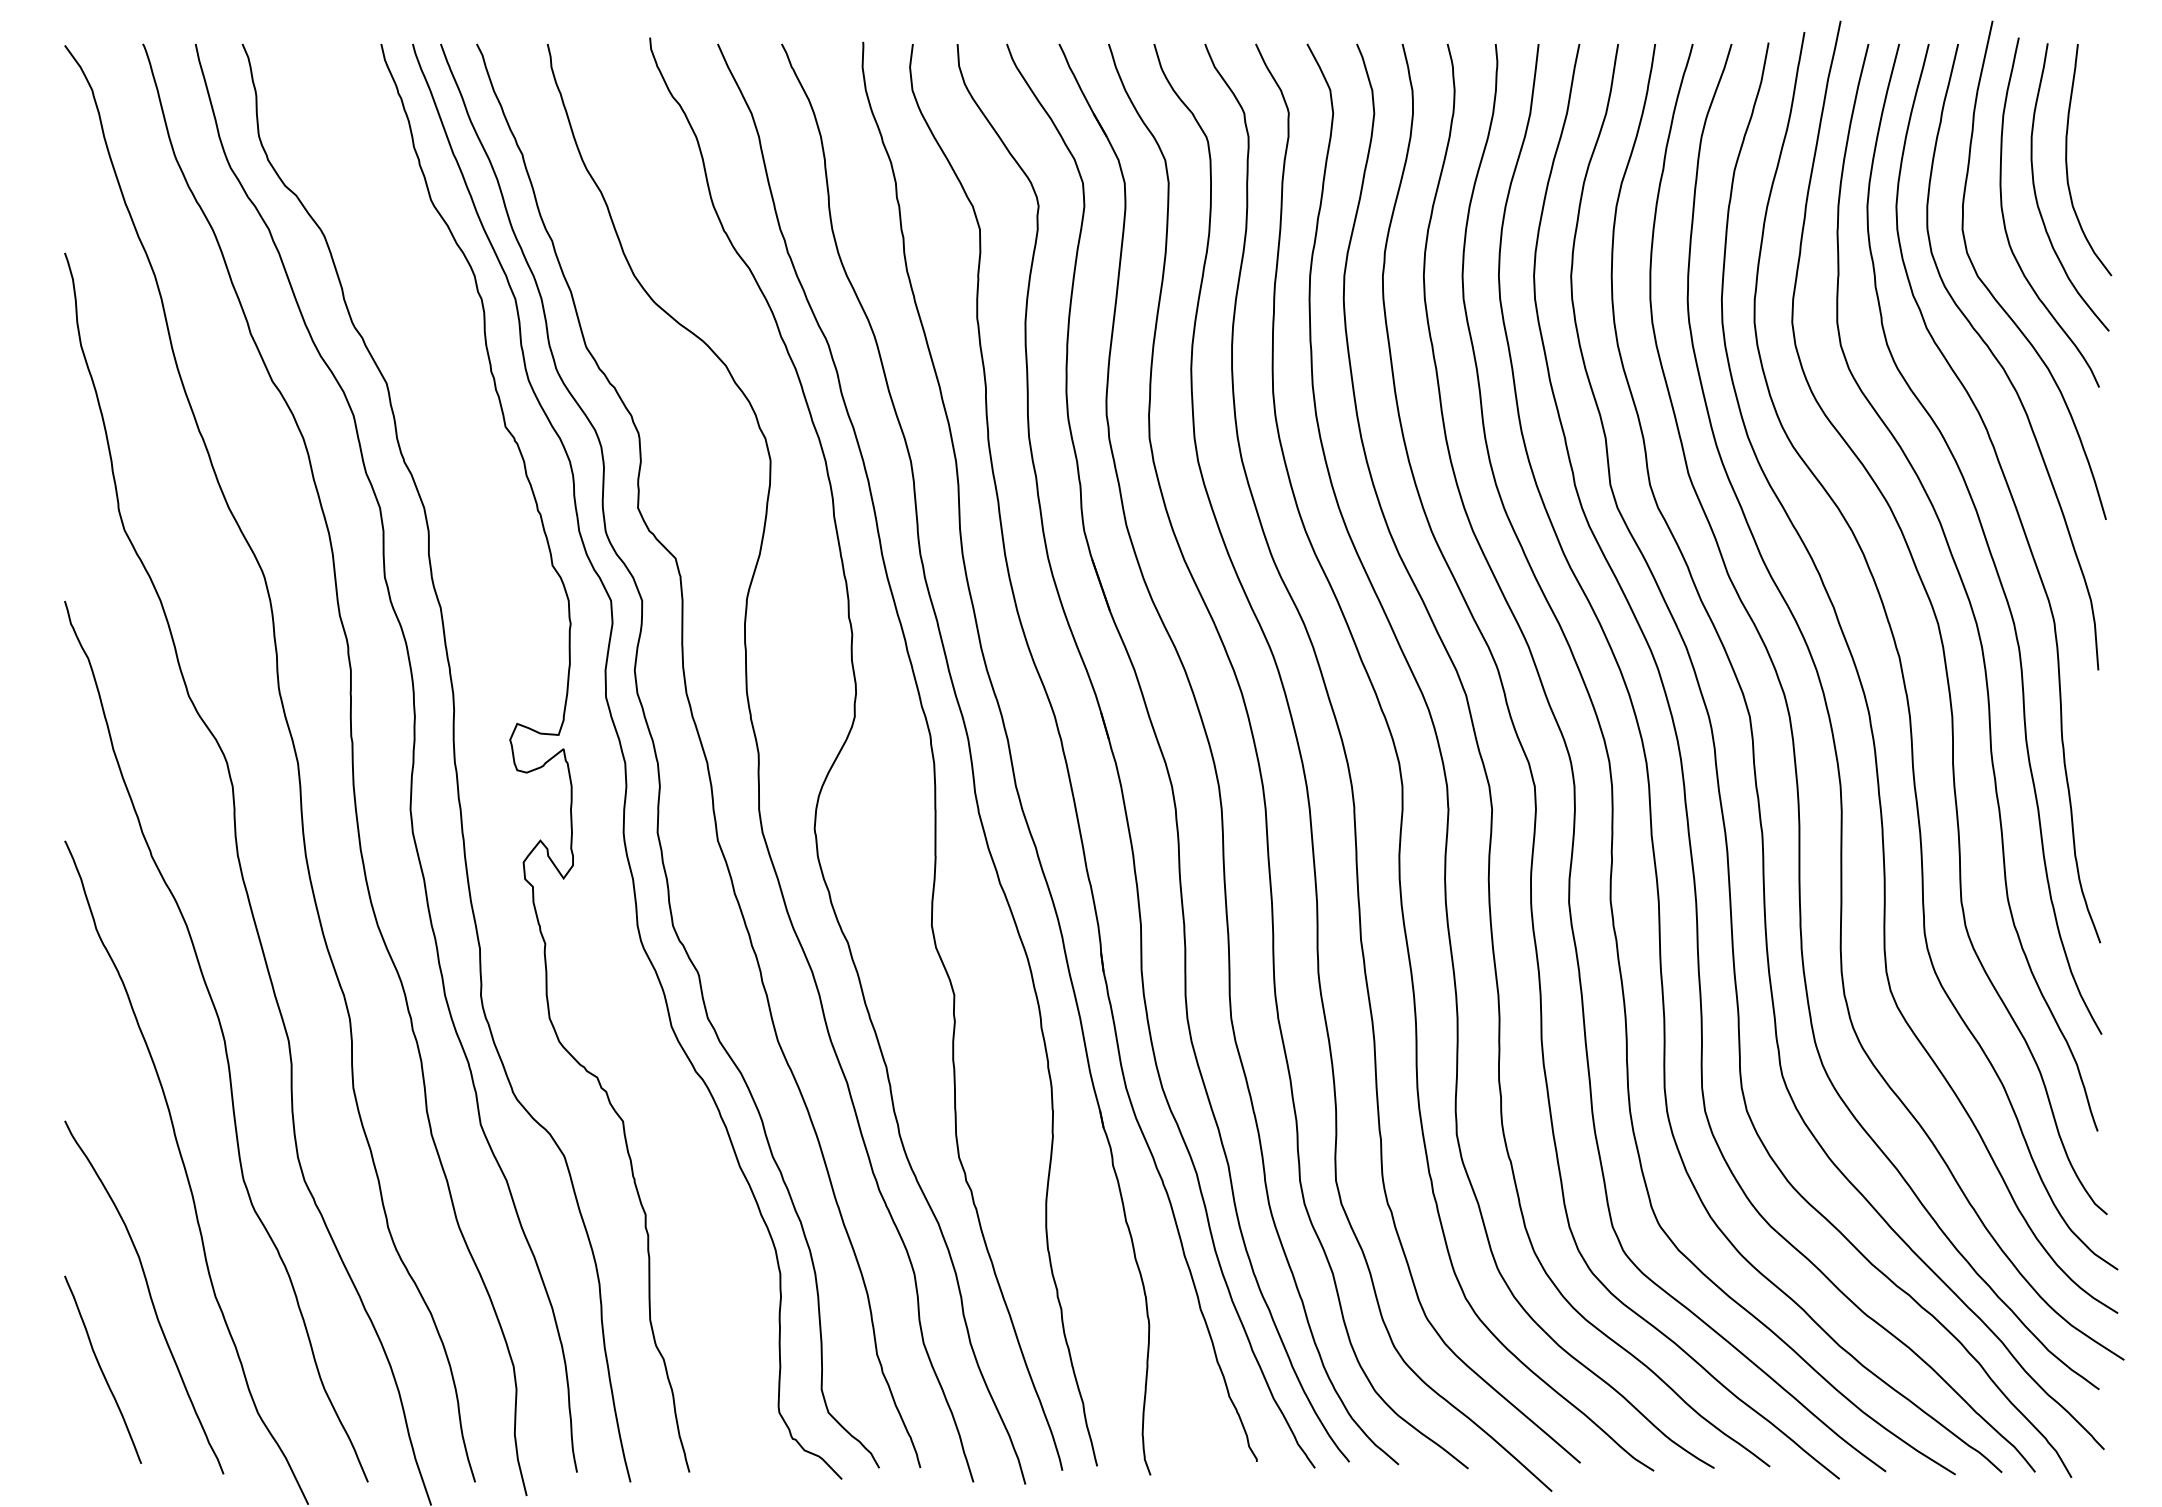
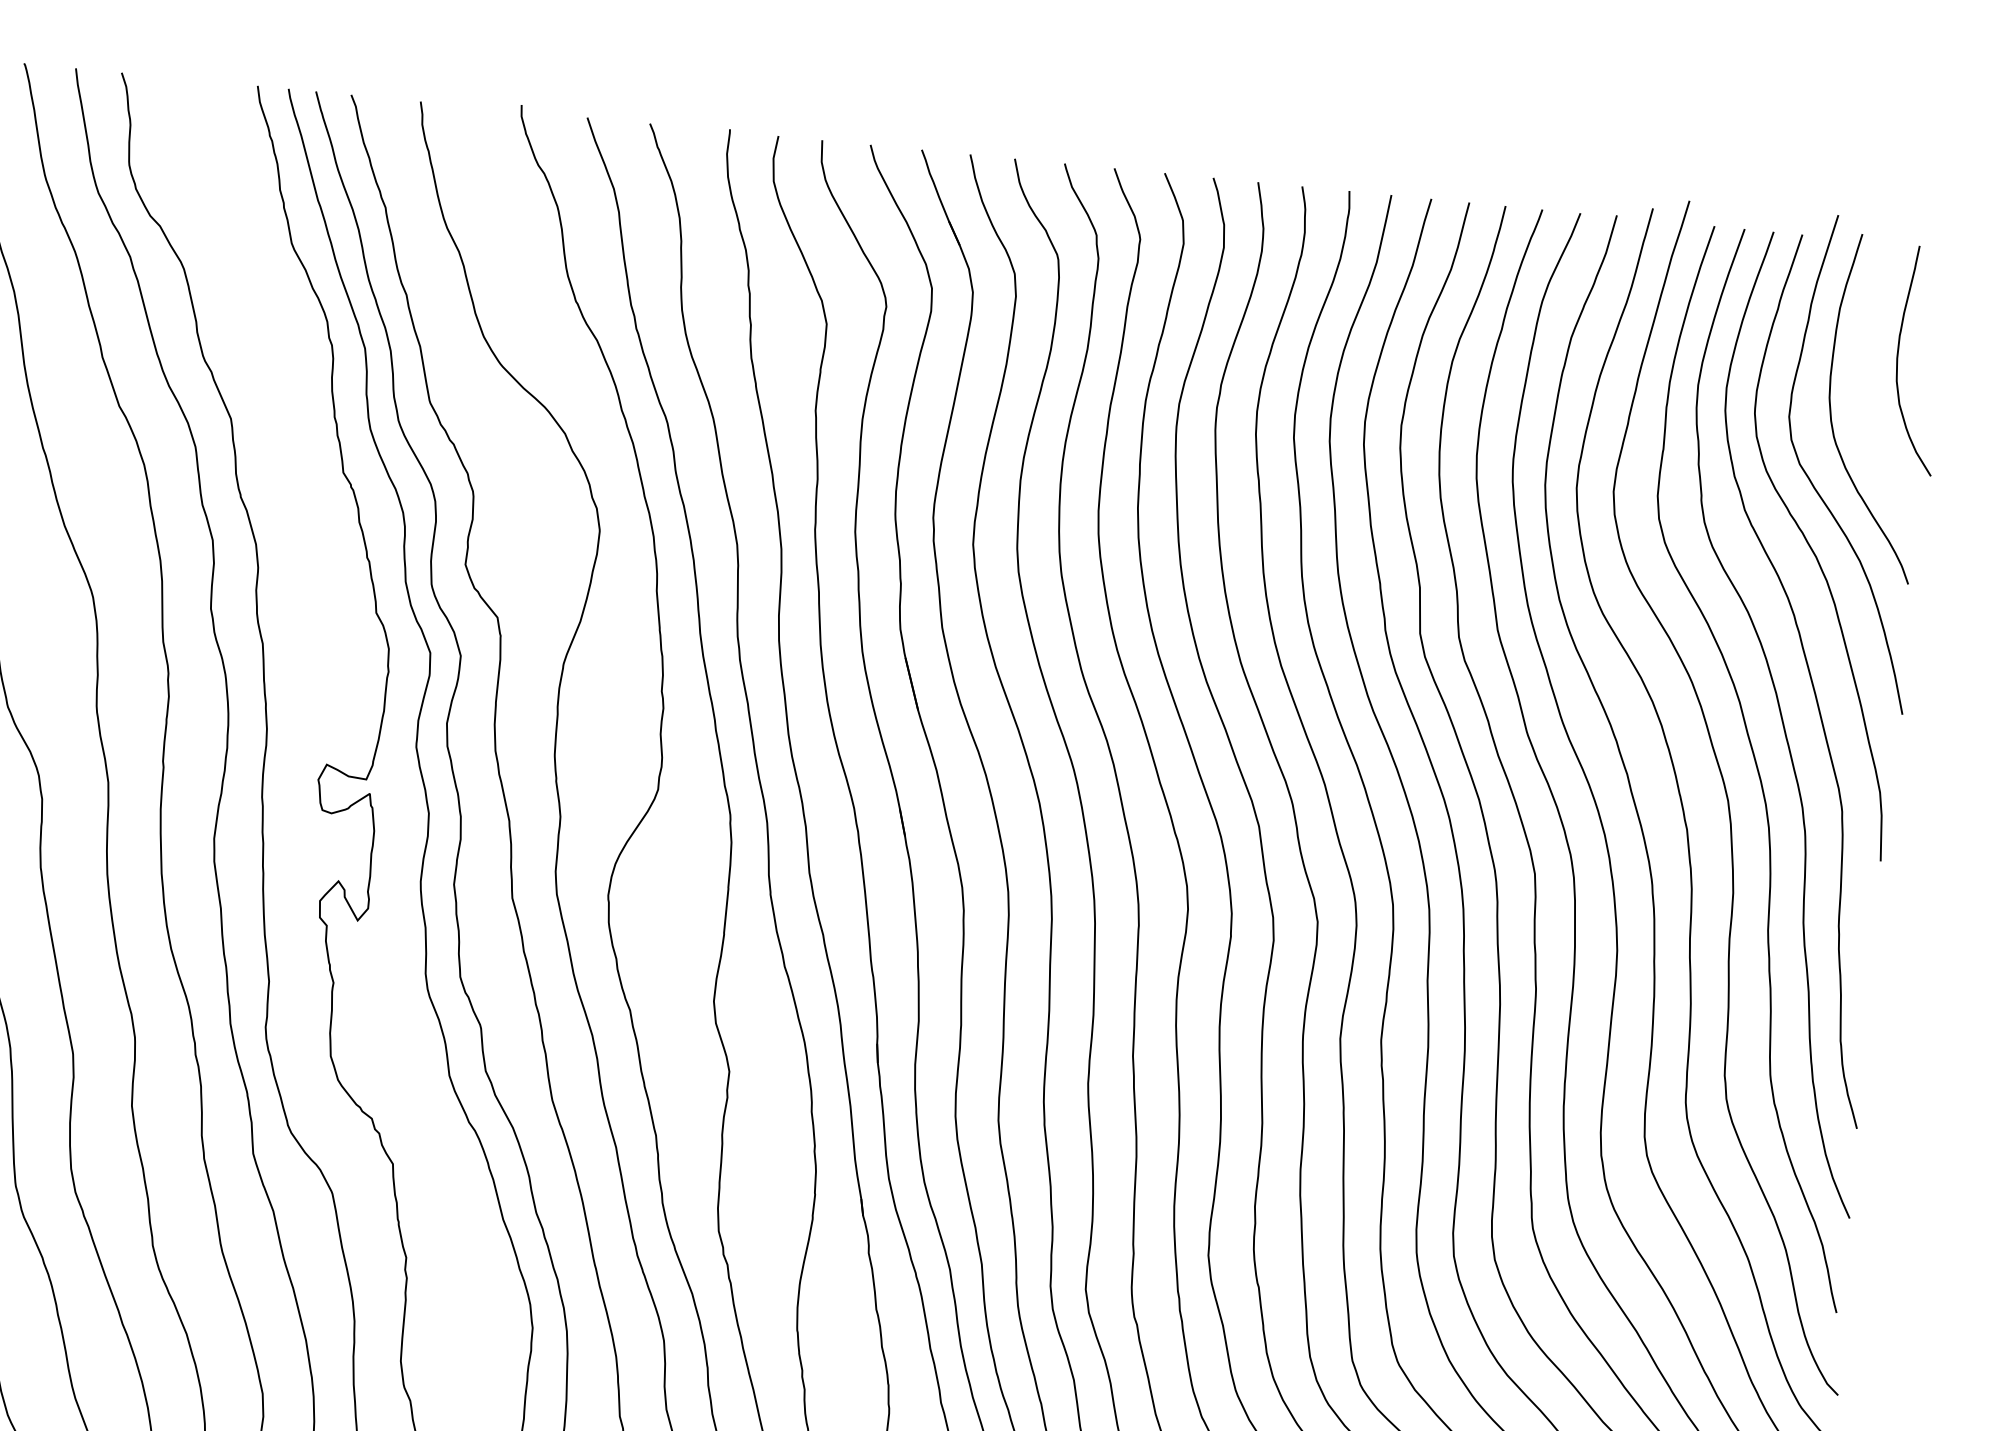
curve: (2036, 193) -> (1865, 388), removed

